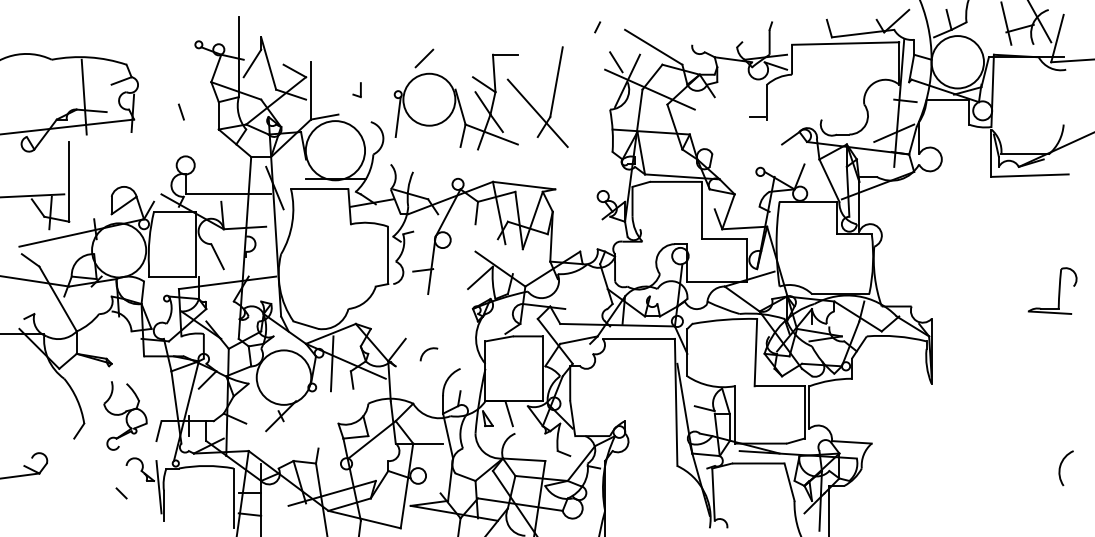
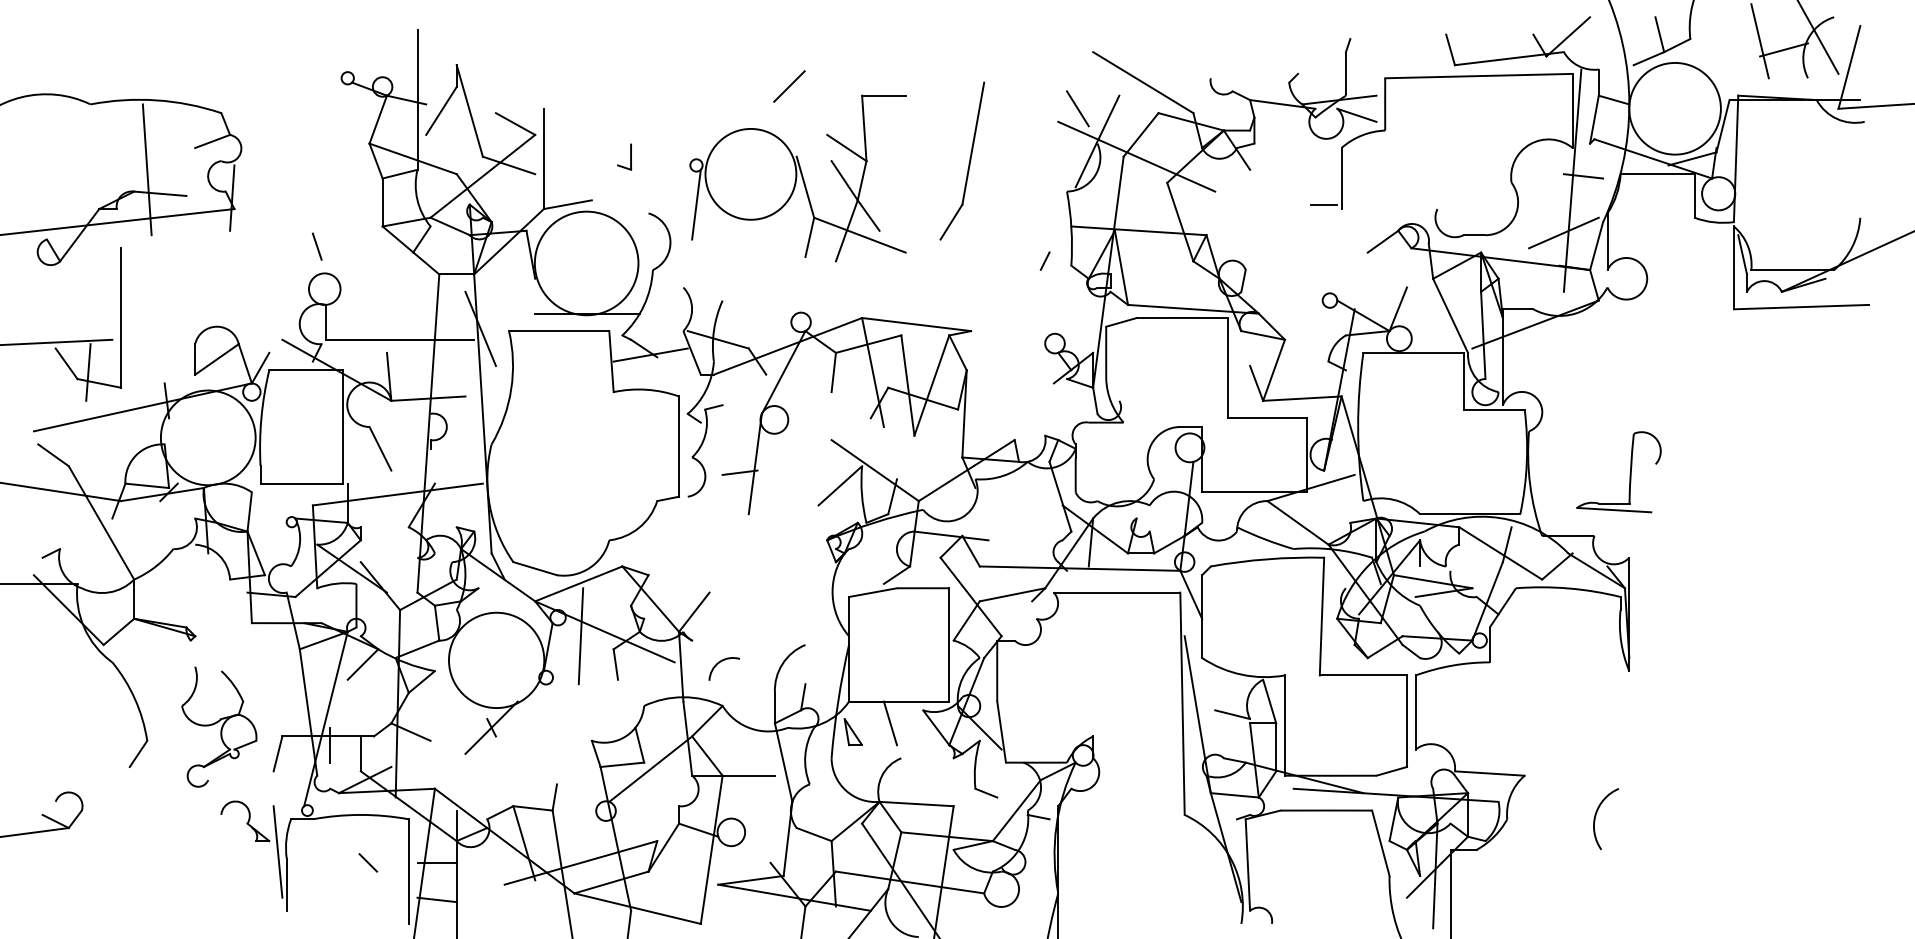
line: (597, 27) -> (1044, 261), moved
line: (424, 58) -> (789, 86), moved
line: (181, 111) -> (317, 245), moved
line: (537, 113) -> (940, 198), removed
part: (1052, 290) -> (1618, 471), moved
arc: (427, 351) -> (721, 663), moved
arc: (1061, 466) -> (1597, 815), moved
line: (121, 493) -> (368, 863), moved

